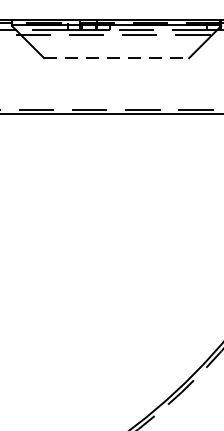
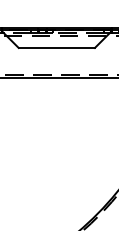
line: (117, 57) -> (57, 47), dashed -> solid

